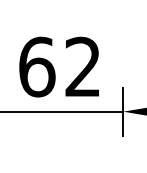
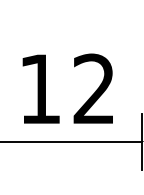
text: (37, 66) -> (40, 88), 62 -> 12

